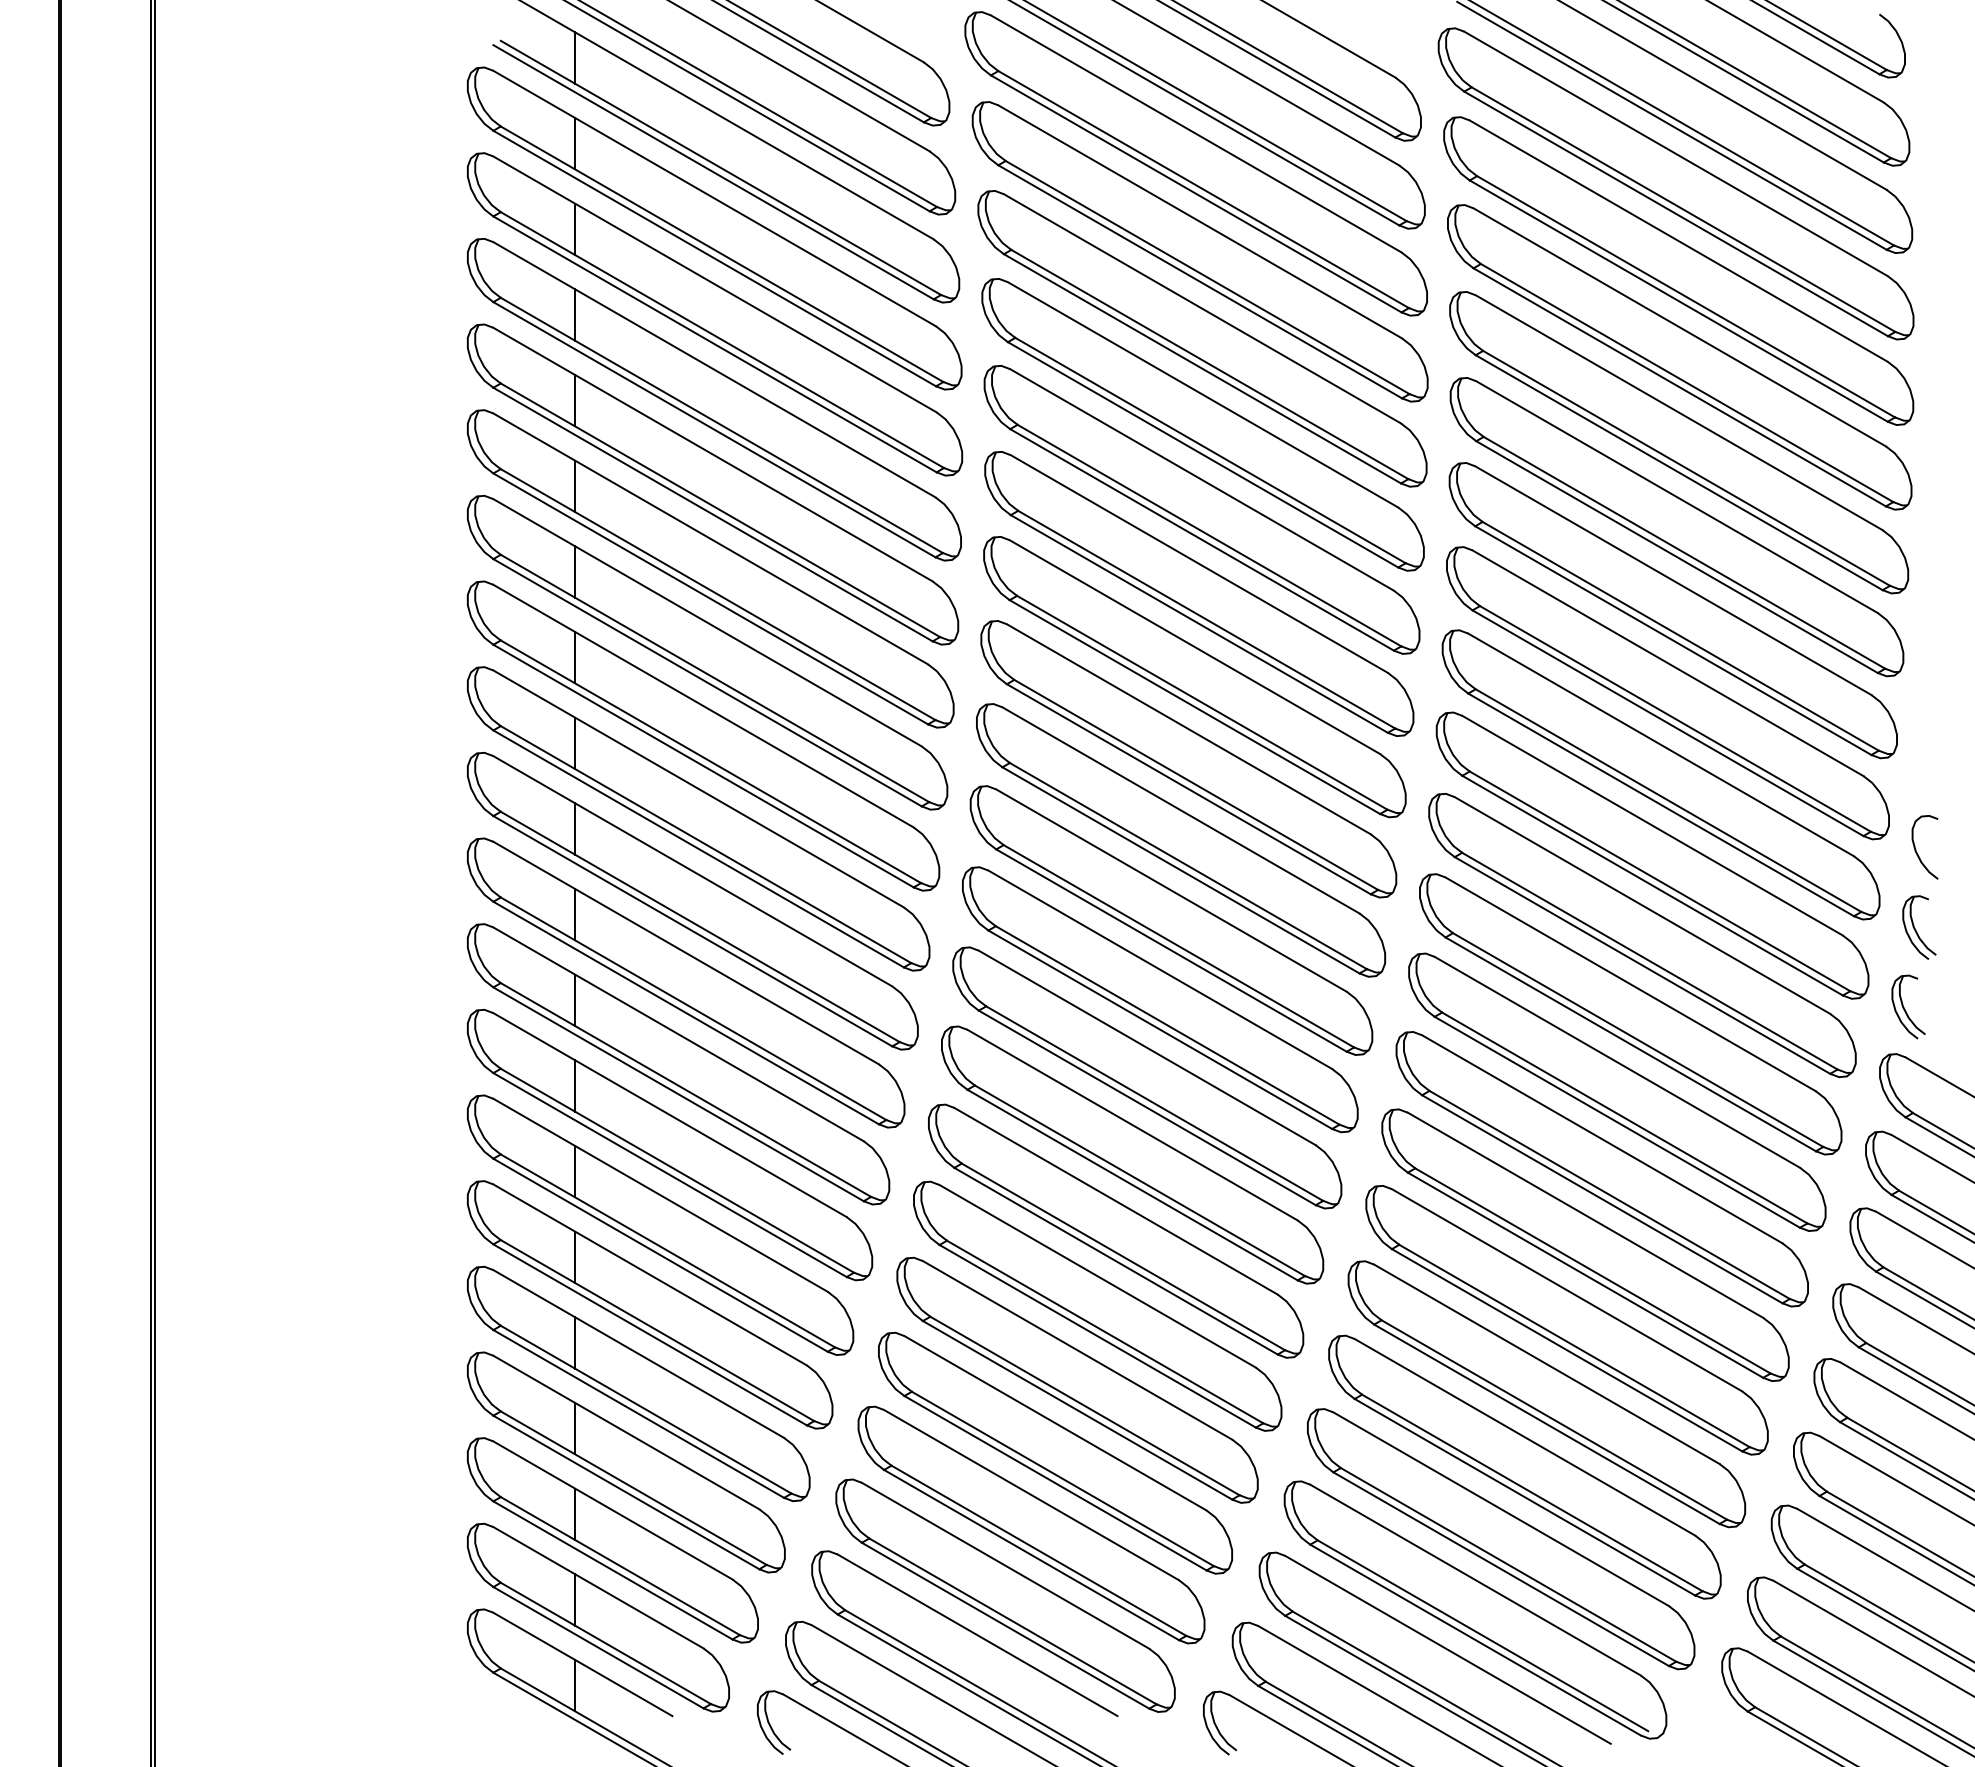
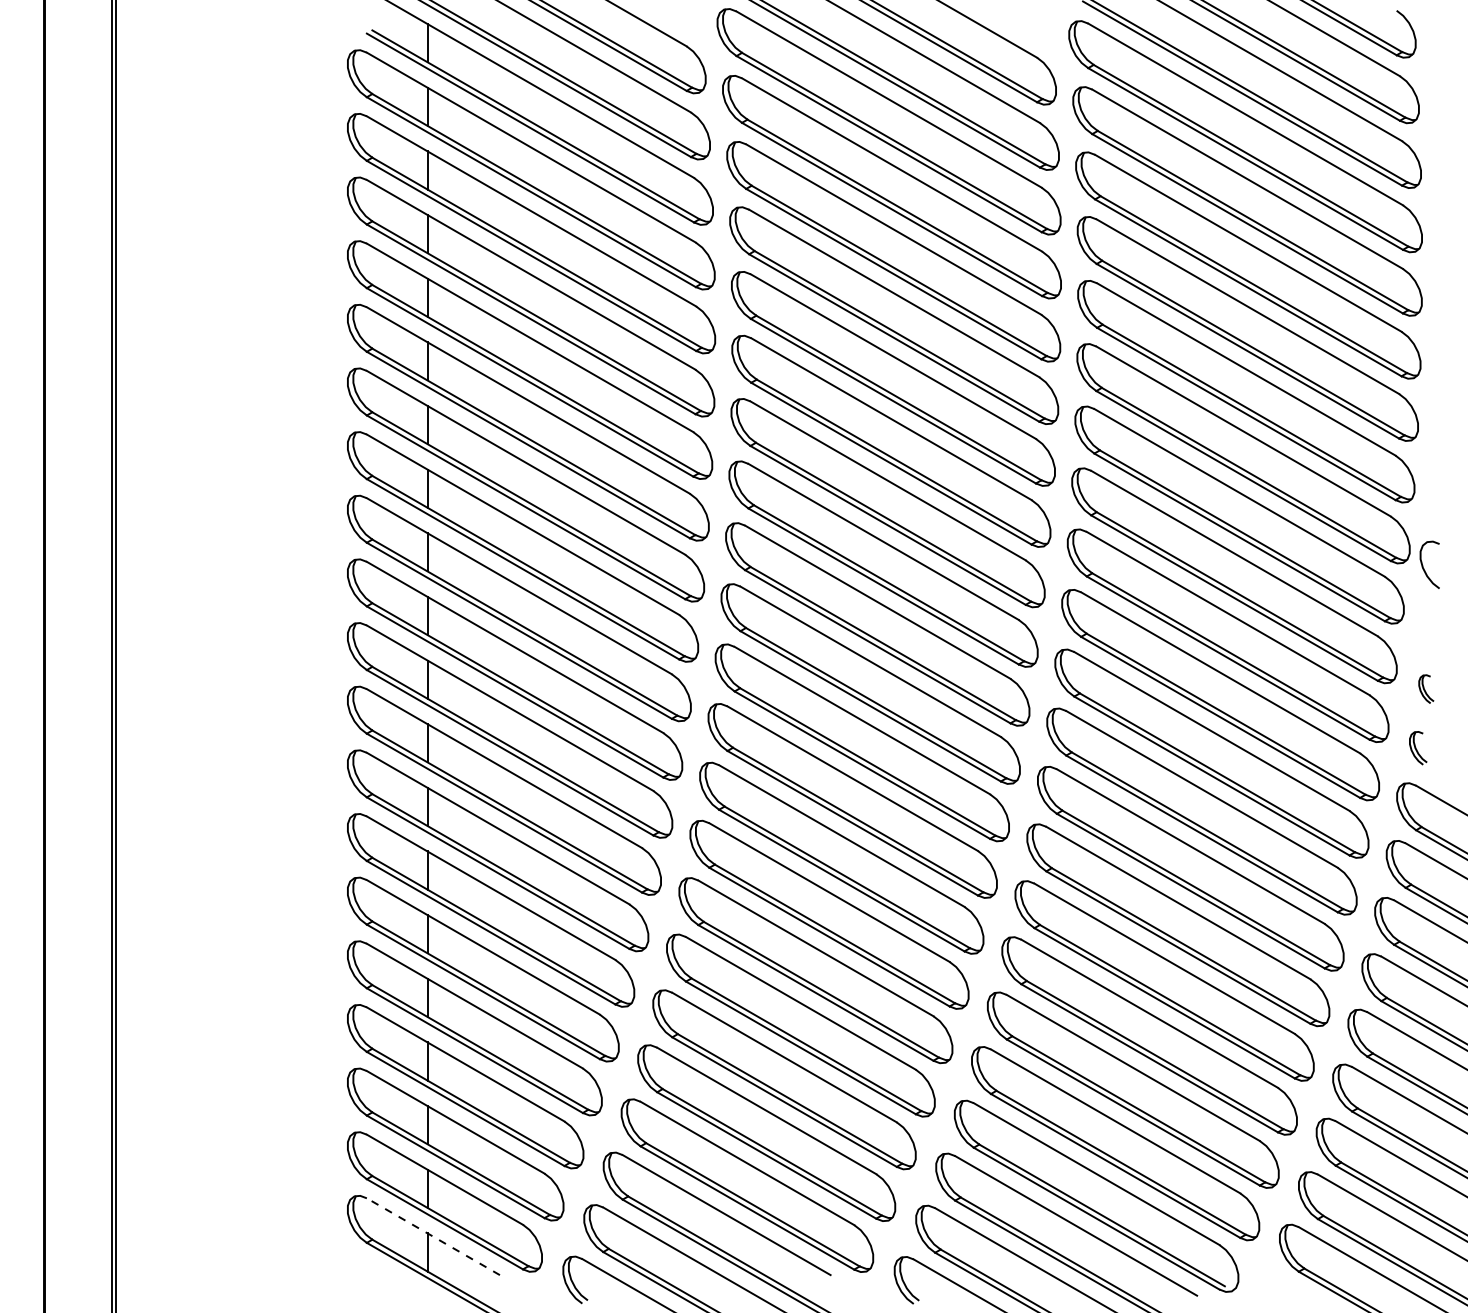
curve: (1916, 849) -> (1423, 566), moved
part: (1919, 927) -> (1426, 689), size x0.6
part: (1908, 1006) -> (1418, 747), size x0.7
line: (582, 1664) -> (433, 1236), solid -> dashed

